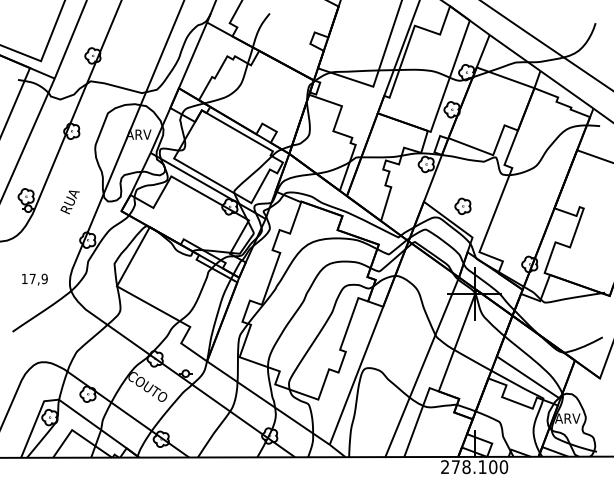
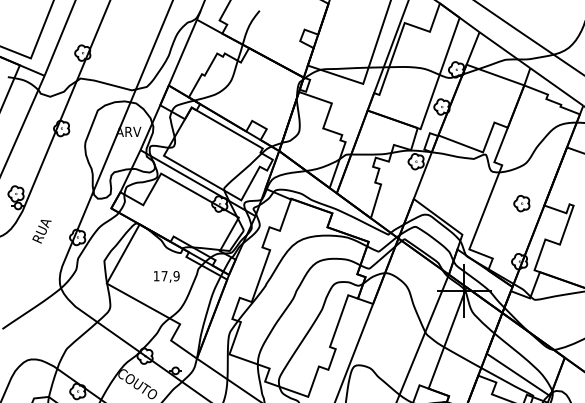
text: (69, 202) -> (41, 231), moved
part: (462, 205) -> (521, 202), moved
text: (34, 279) -> (166, 276), moved

